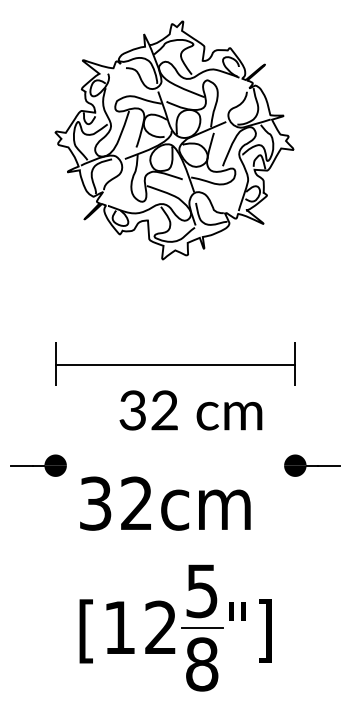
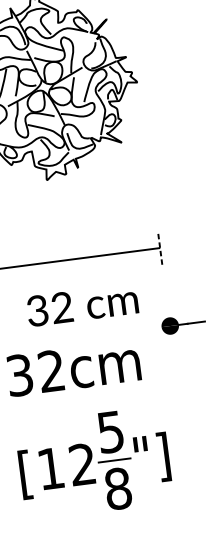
line: (295, 364) -> (160, 247), solid -> dashed
text: (190, 410) -> (82, 305), moved

